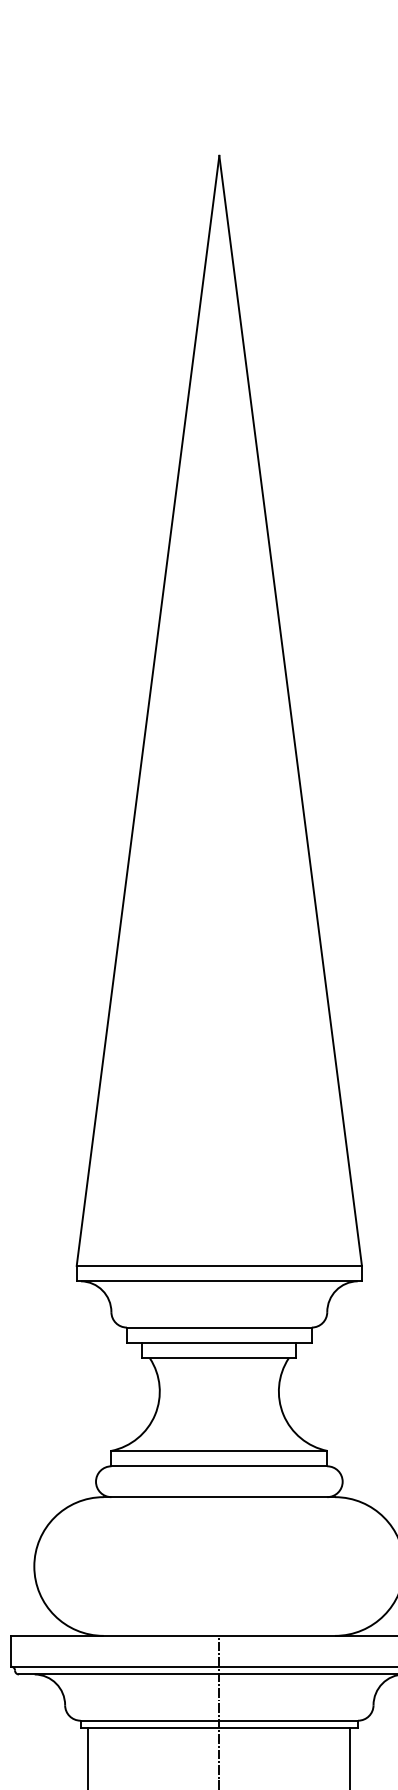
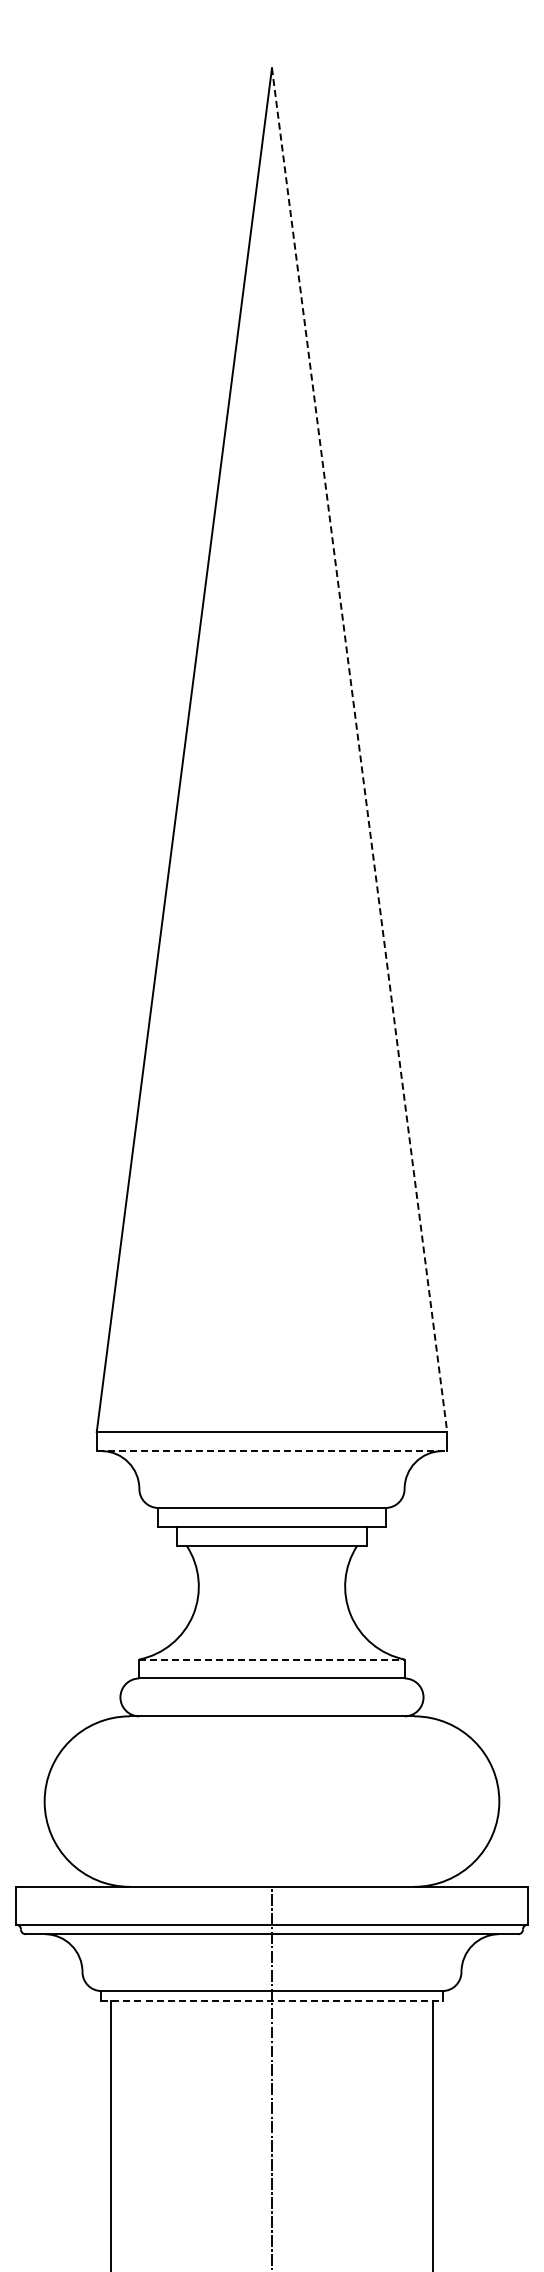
line: (290, 711) -> (359, 750), solid -> dashed
line: (219, 1281) -> (272, 1451), solid -> dashed
line: (219, 1450) -> (272, 1659), solid -> dashed
line: (219, 1728) -> (272, 2000), solid -> dashed

